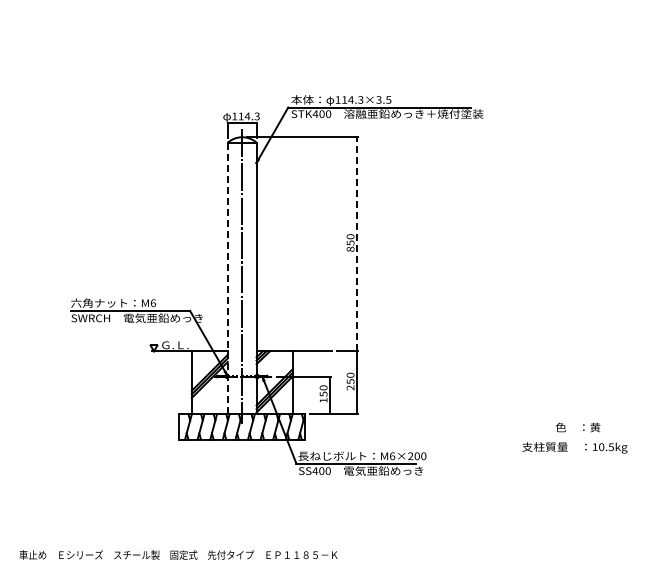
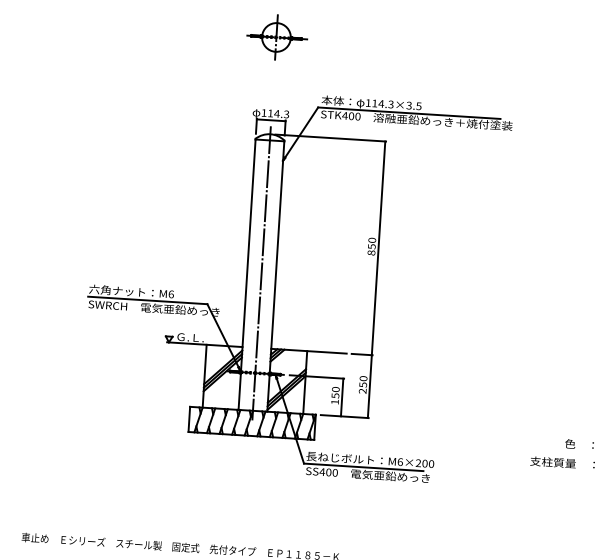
part: (242, 39) -> (276, 36), added
line: (357, 243) -> (378, 247), dashed -> solid
line: (227, 279) -> (246, 275), dashed -> solid

